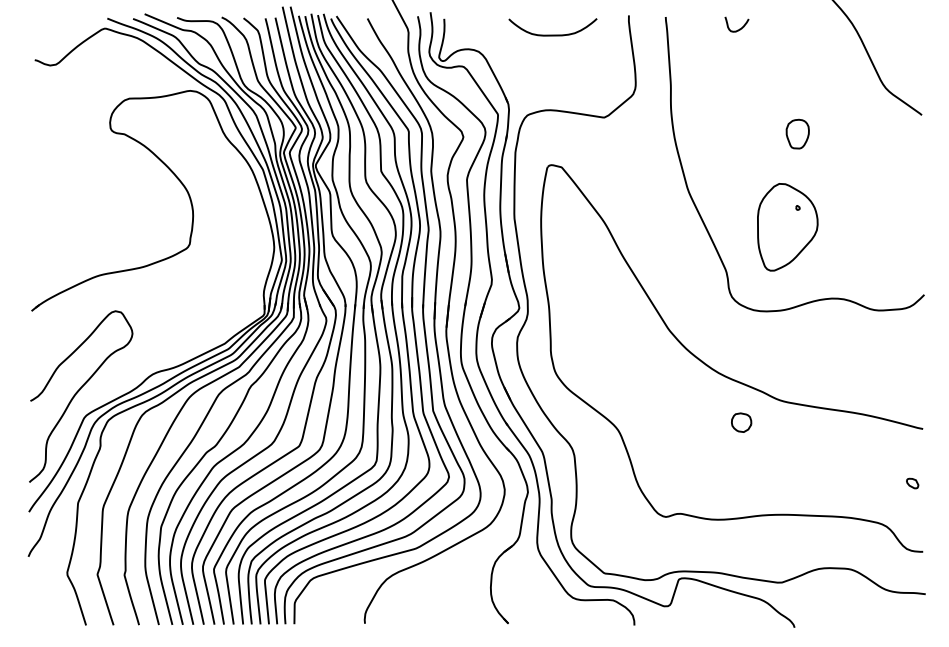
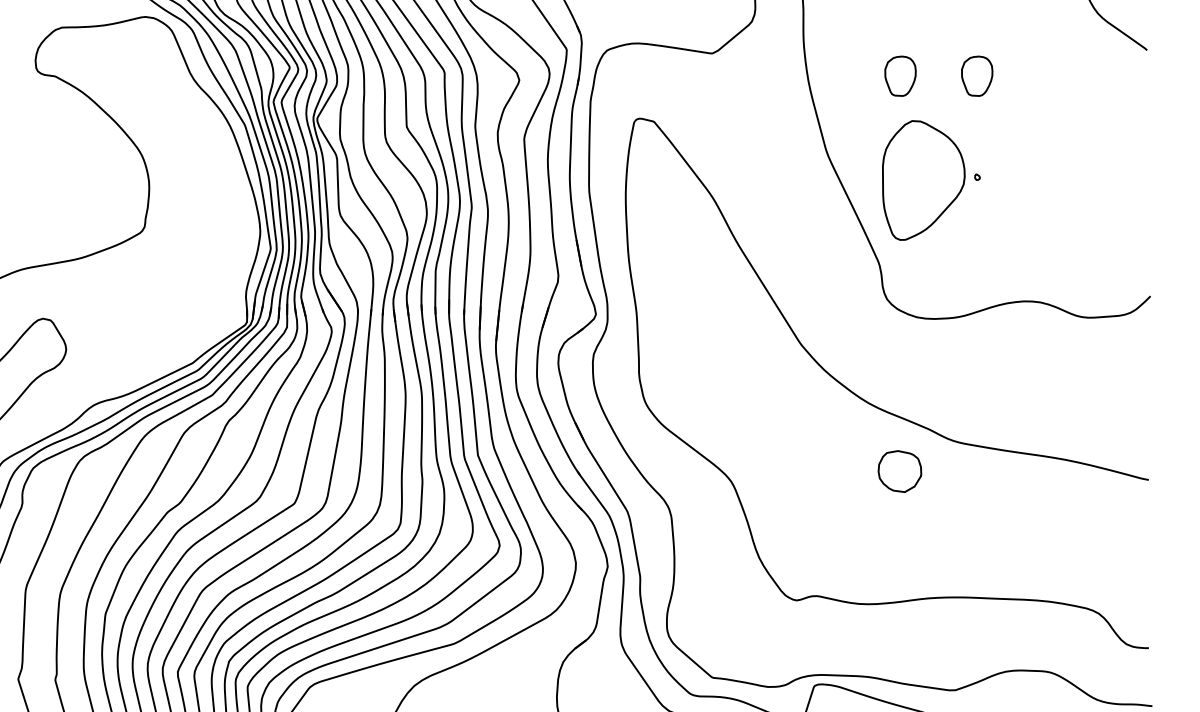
part: (741, 133) -> (900, 75), added
part: (787, 227) -> (923, 180), moved
part: (741, 422) -> (900, 471), size x1.6
part: (912, 483) -> (1134, 554), removed

